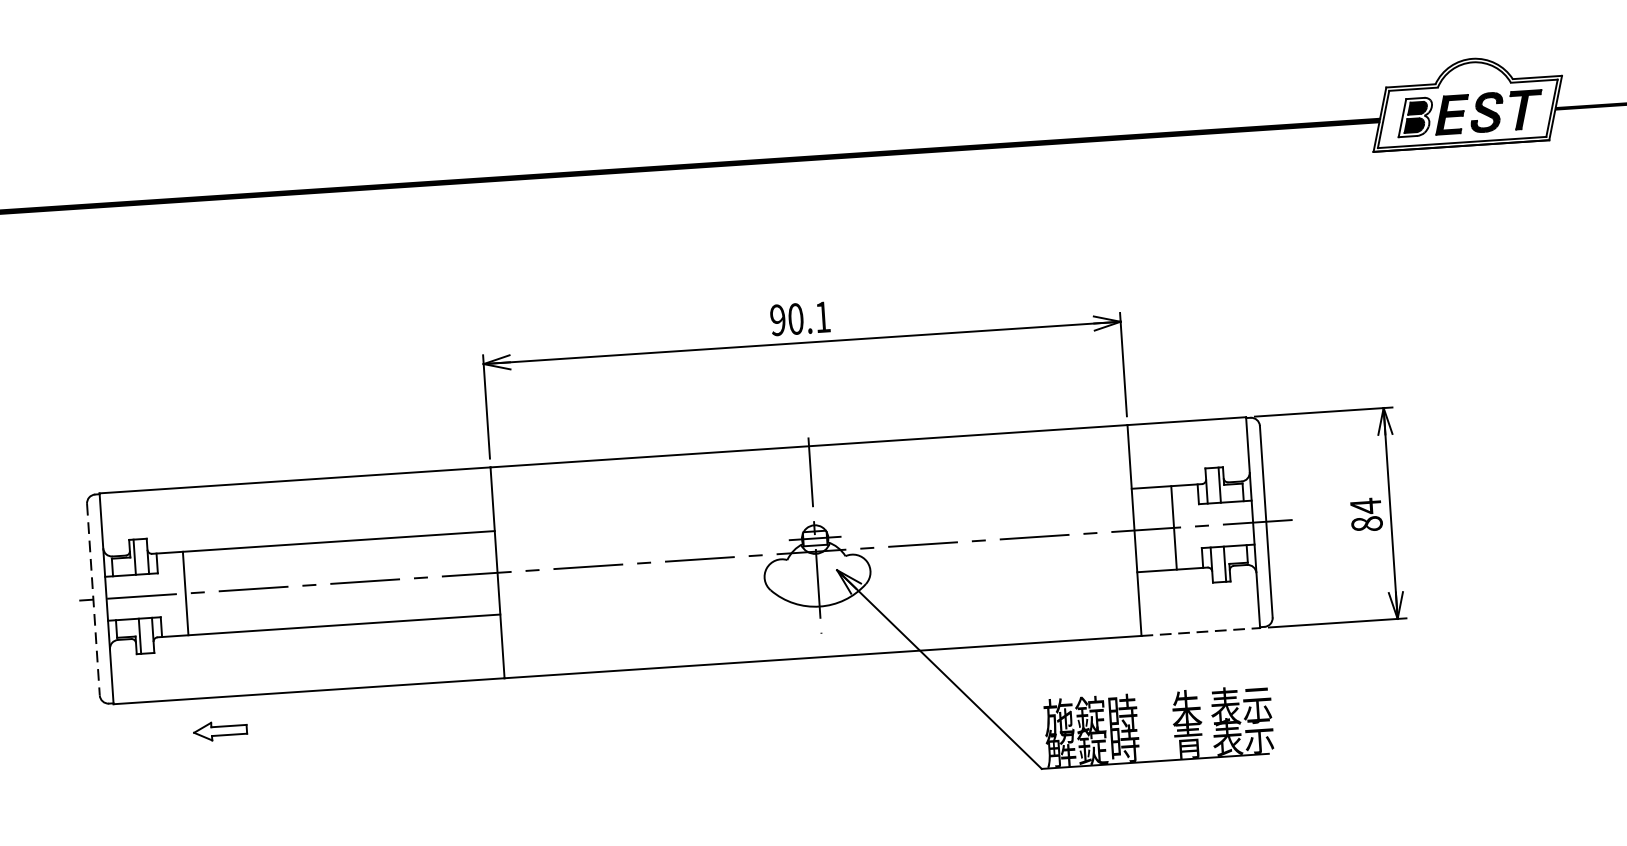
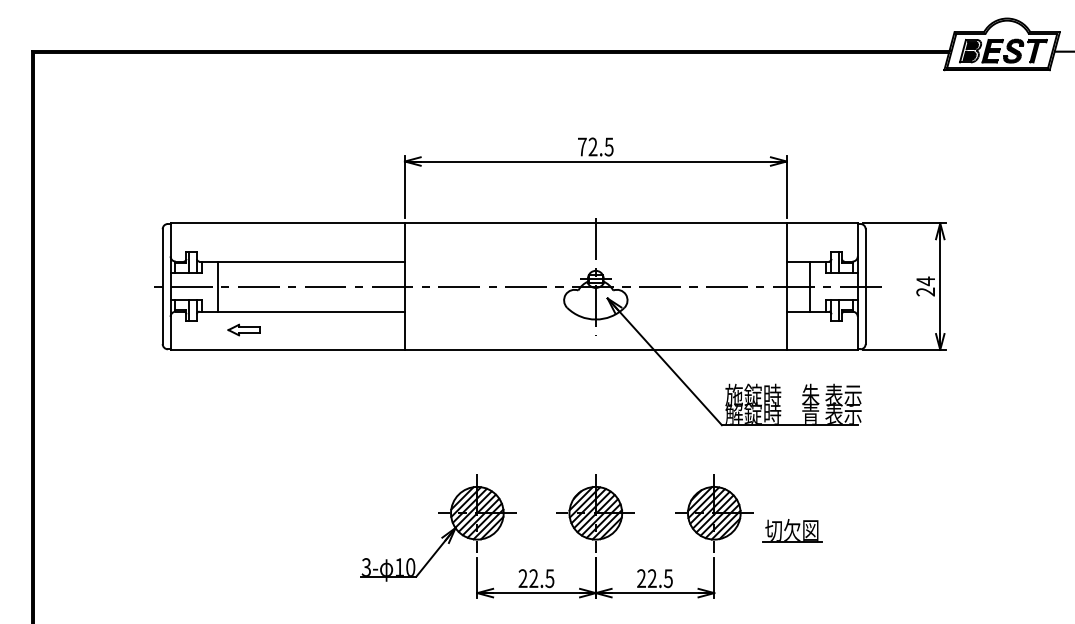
text: (799, 317) -> (595, 146), 90.1 -> 72.5
text: (1366, 523) -> (925, 291), 84 -> 24
line: (93, 601) -> (162, 287), dashed -> solid
line: (1201, 631) -> (822, 349), dashed -> solid
part: (219, 730) -> (243, 329), moved

